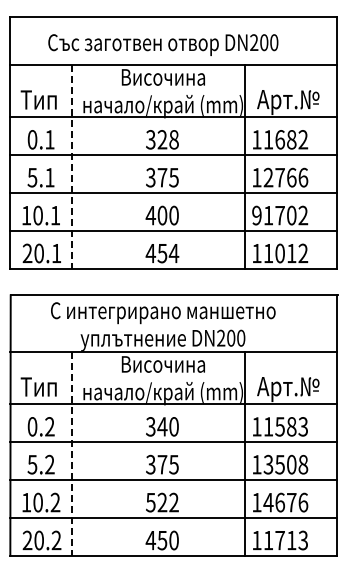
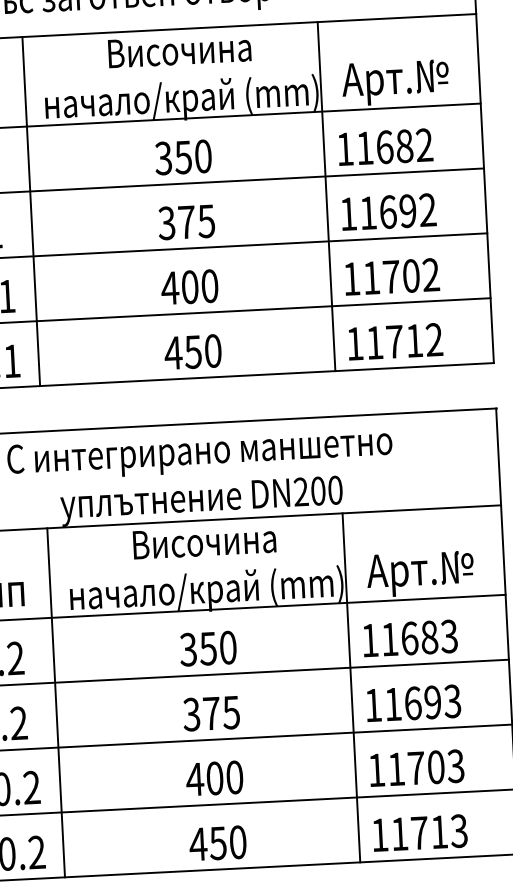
text: (167, 139) -> (192, 156), 328 -> 350
line: (72, 166) -> (31, 210), dashed -> solid
text: (285, 177) -> (397, 211), 12766 -> 11692
text: (256, 215) -> (351, 278), 91702 -> 11702
text: (173, 253) -> (212, 351), 454 -> 450
text: (279, 253) -> (393, 341), 11012 -> 11712
text: (162, 426) -> (208, 648), 340 -> 350
text: (280, 426) -> (410, 637), 11583 -> 11683
line: (72, 453) -> (56, 702), dashed -> solid
text: (285, 464) -> (422, 702), 13508 -> 11693
text: (161, 502) -> (213, 778), 522 -> 400
text: (285, 502) -> (425, 767), 14676 -> 11703

